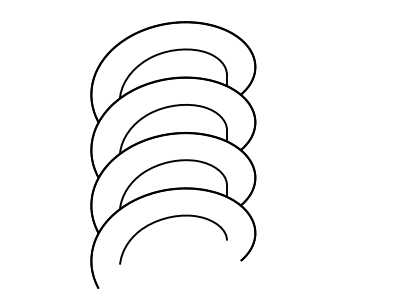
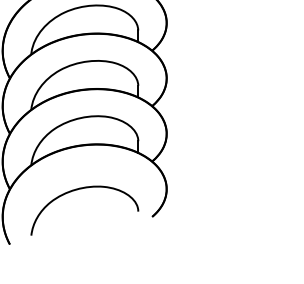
curve: (166, 219) -> (77, 190), moved

